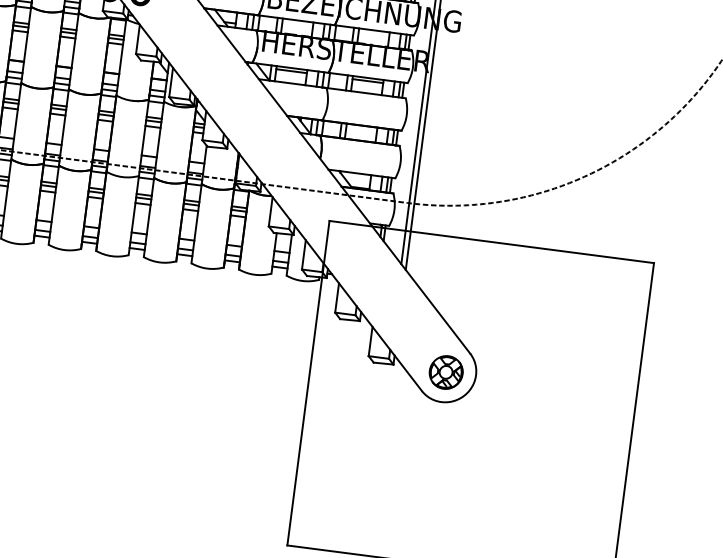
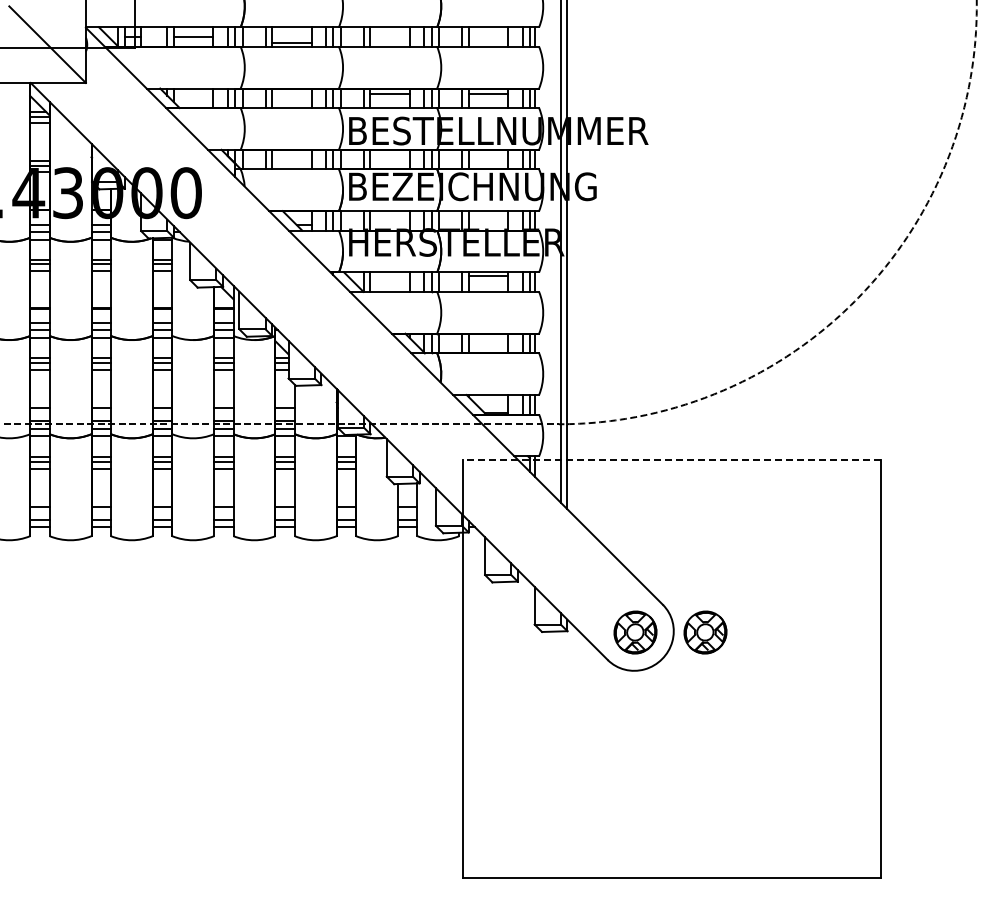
line: (291, 71) -> (389, 276), removed
line: (491, 241) -> (671, 459), solid -> dashed
part: (500, 379) -> (705, 632), added

